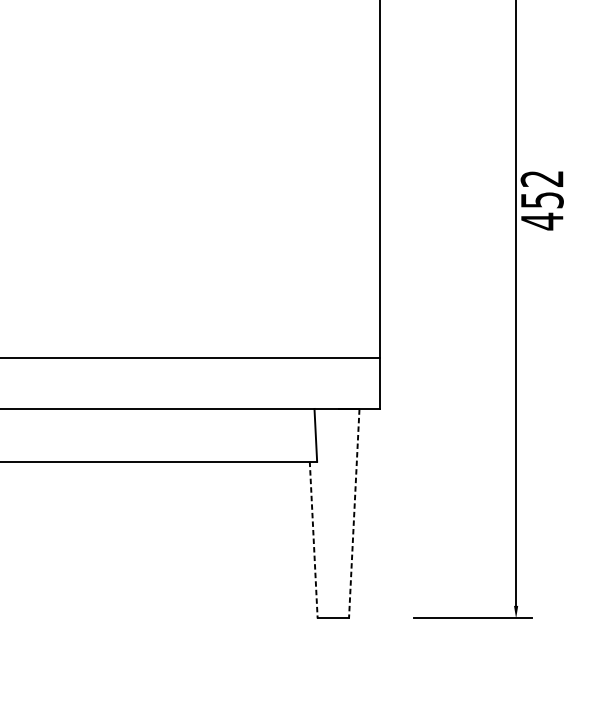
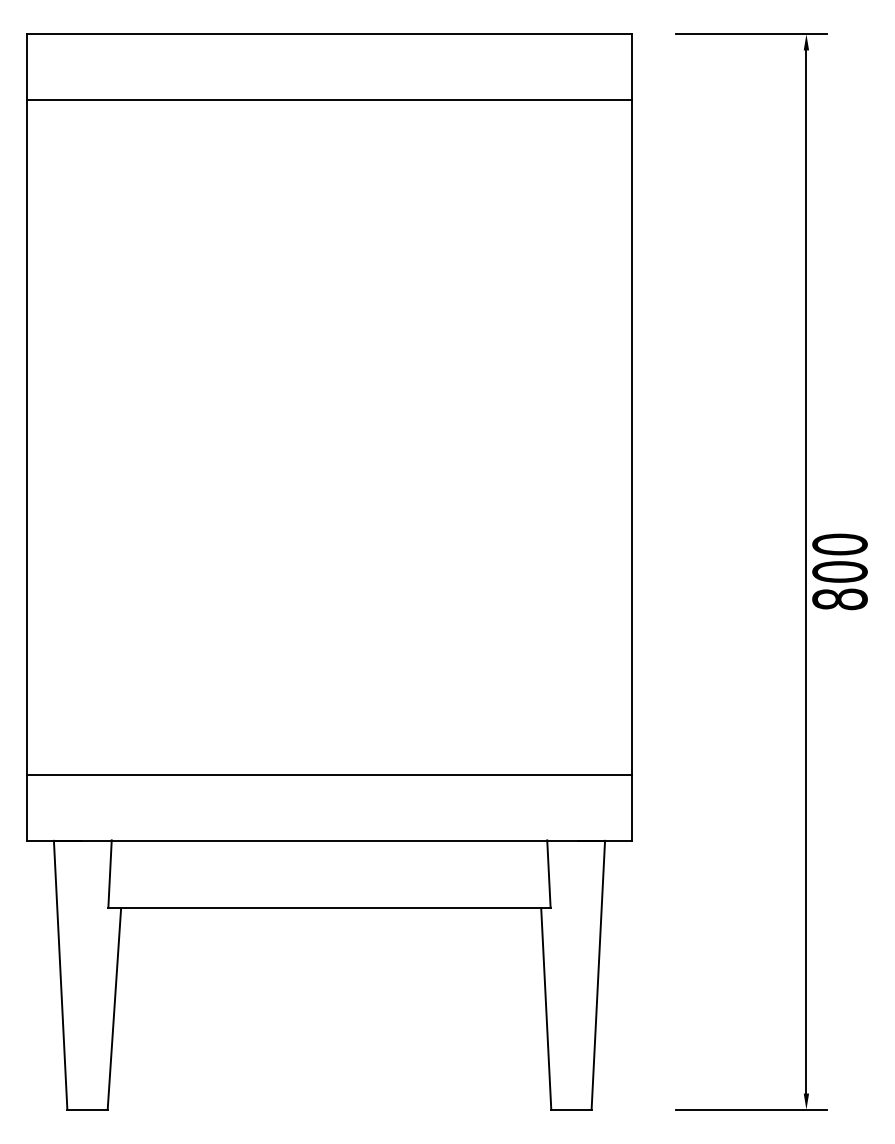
text: (541, 199) -> (839, 571), 452 -> 800
line: (354, 514) -> (598, 975), dashed -> solid
line: (313, 539) -> (546, 1008), dashed -> solid

